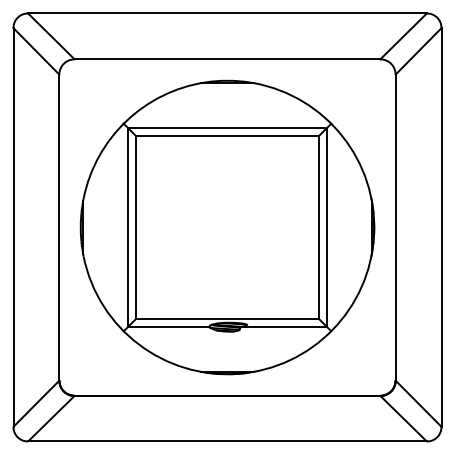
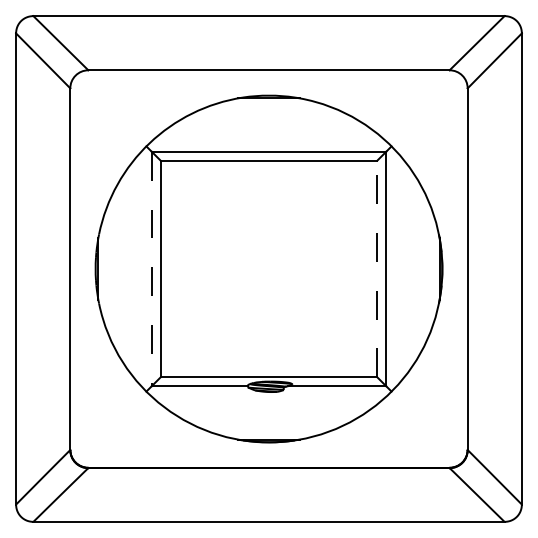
line: (128, 227) -> (151, 269), solid -> dashed
line: (319, 227) -> (377, 268), solid -> dashed

